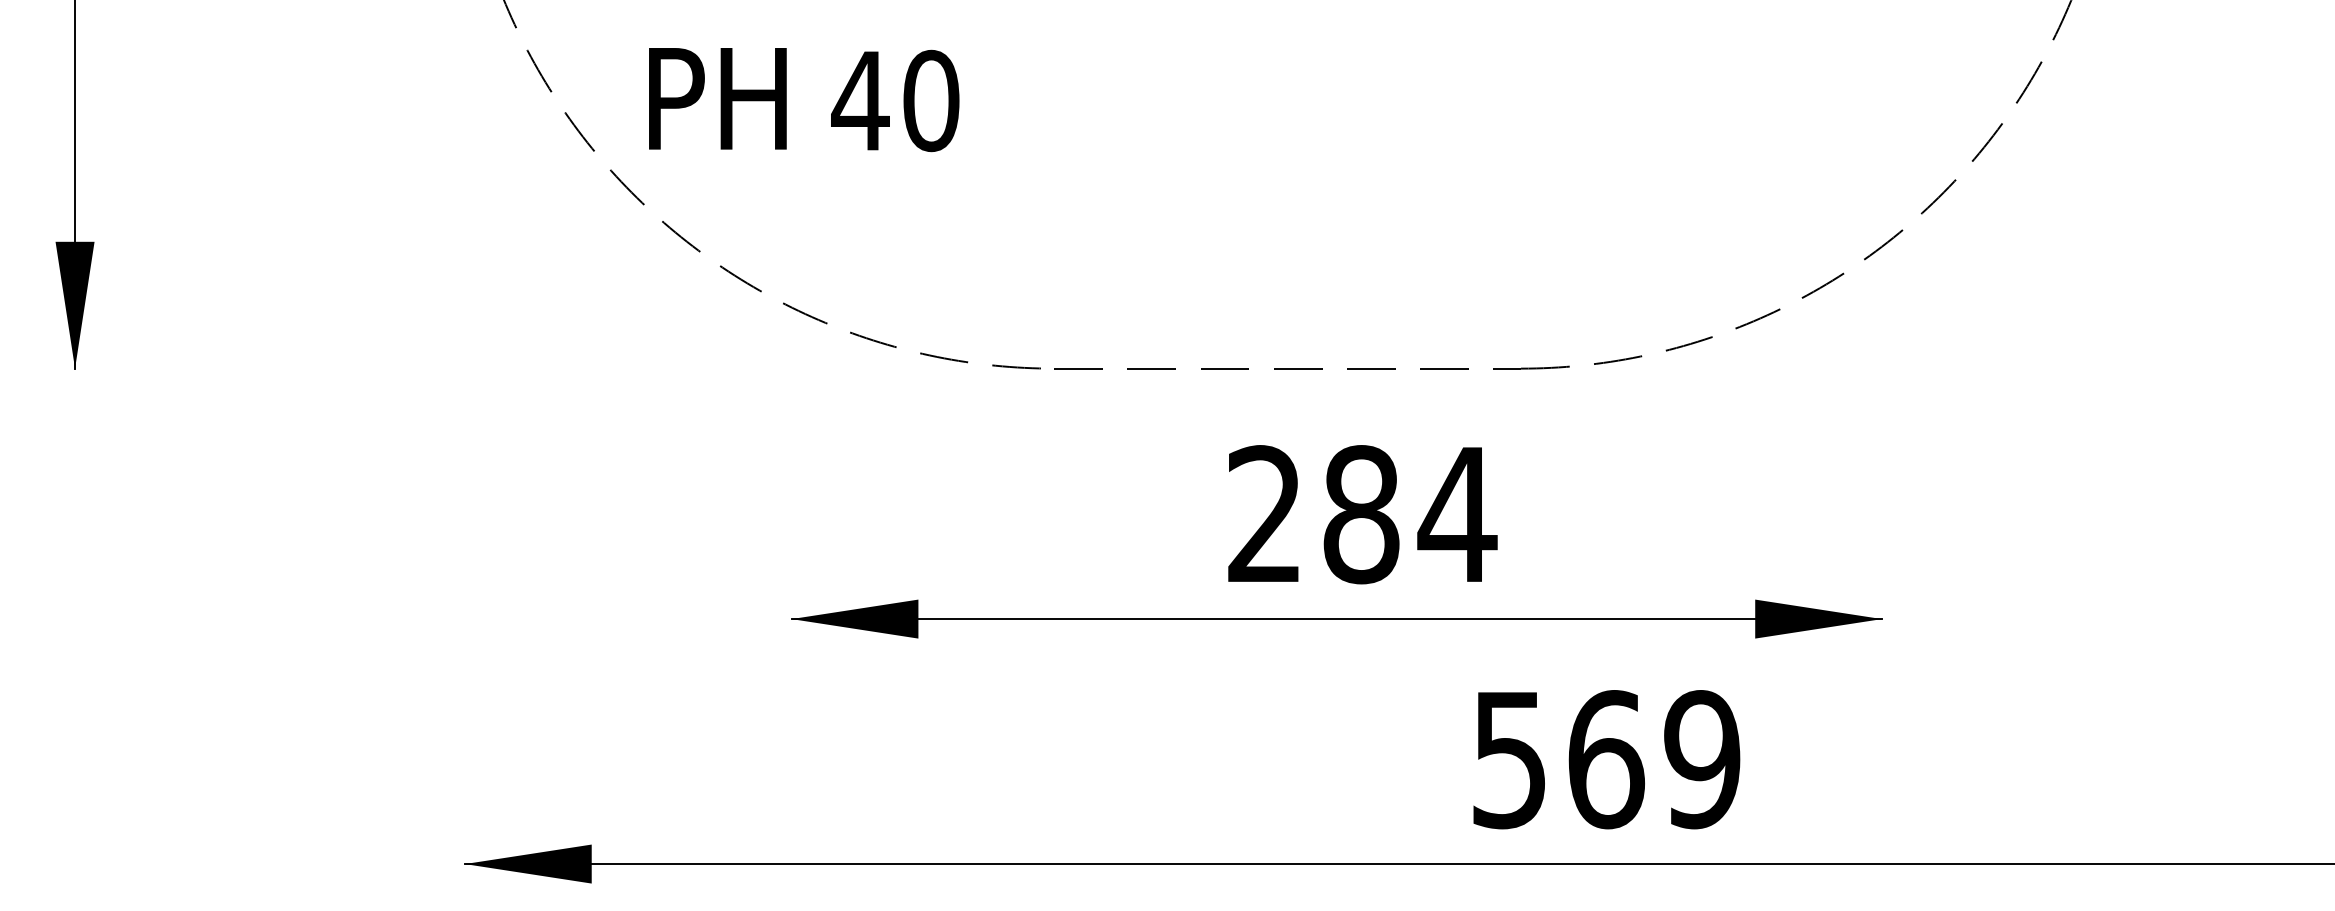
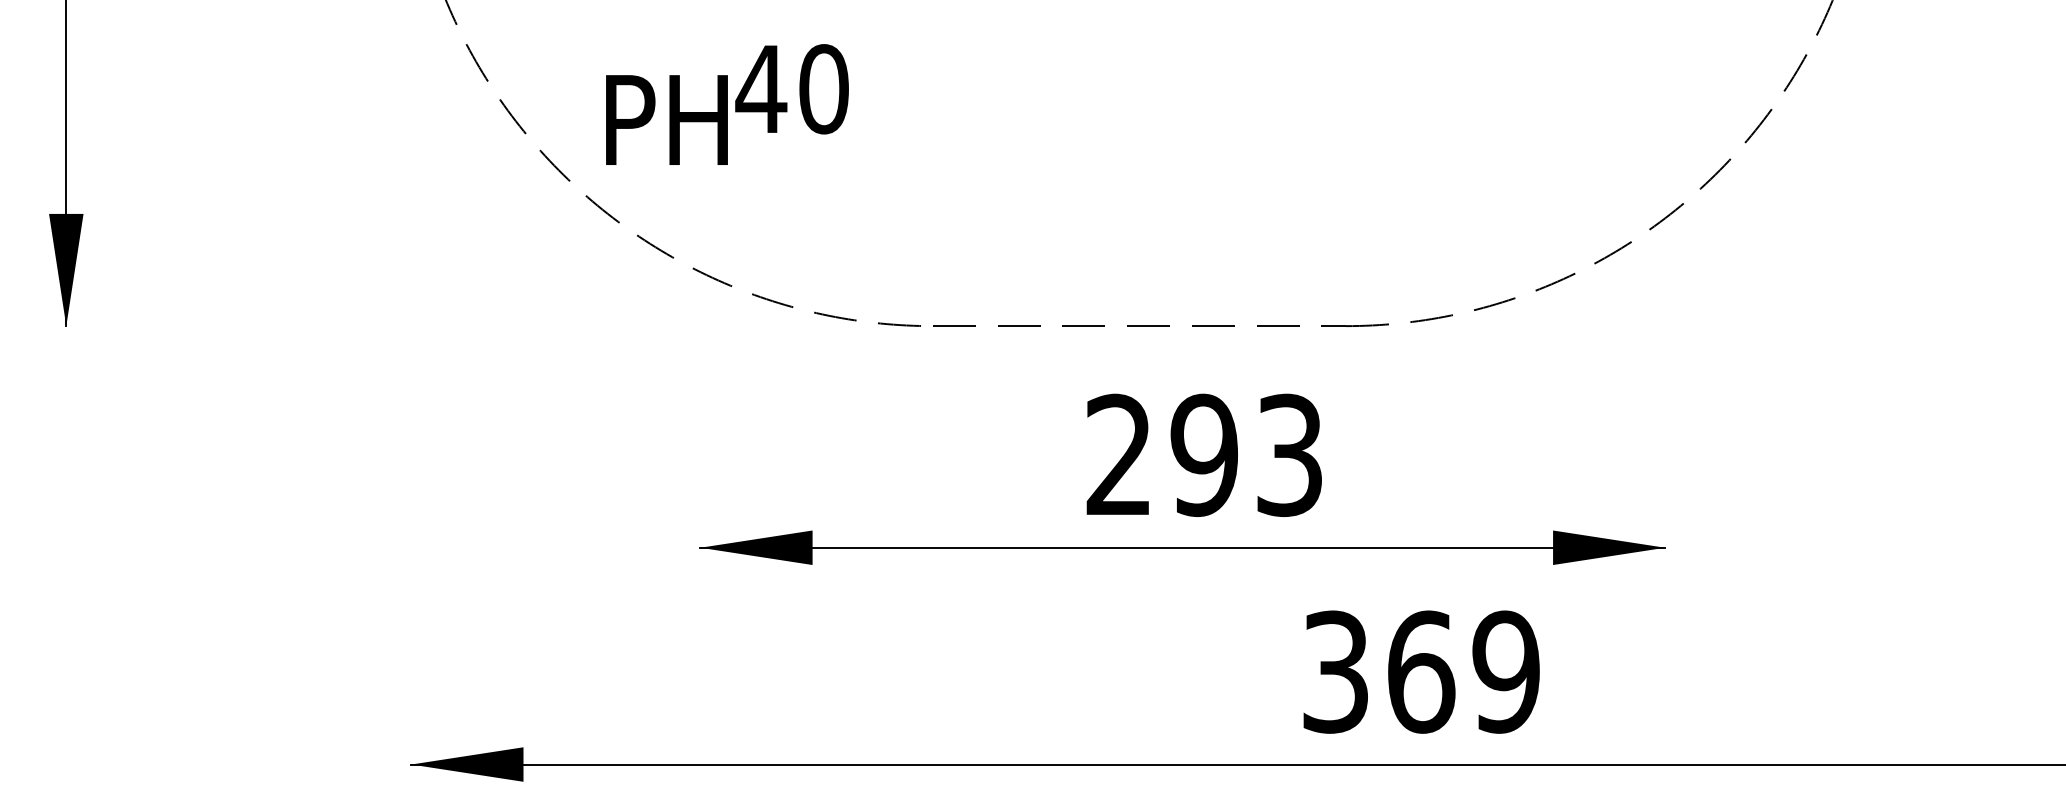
text: (717, 98) -> (666, 119), moved
text: (1410, 514) -> (1248, 455), 284 -> 293
text: (1509, 759) -> (1335, 672), 569 -> 369

